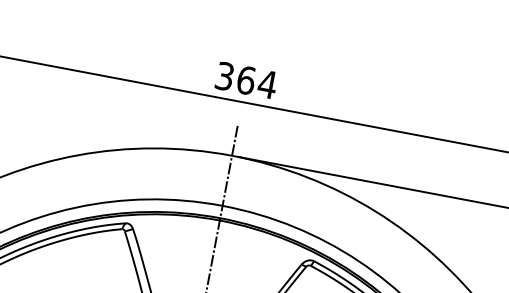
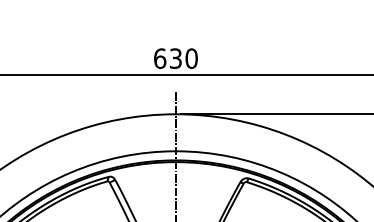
text: (247, 80) -> (176, 58), 364 -> 630

